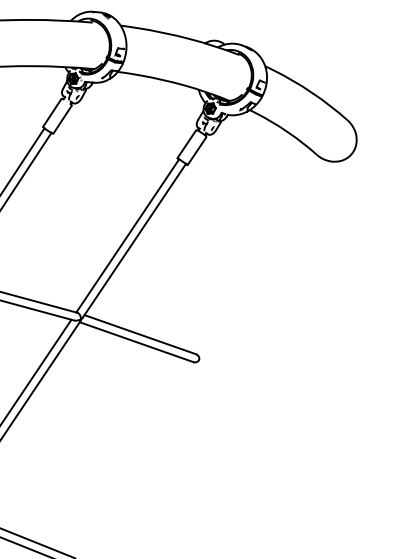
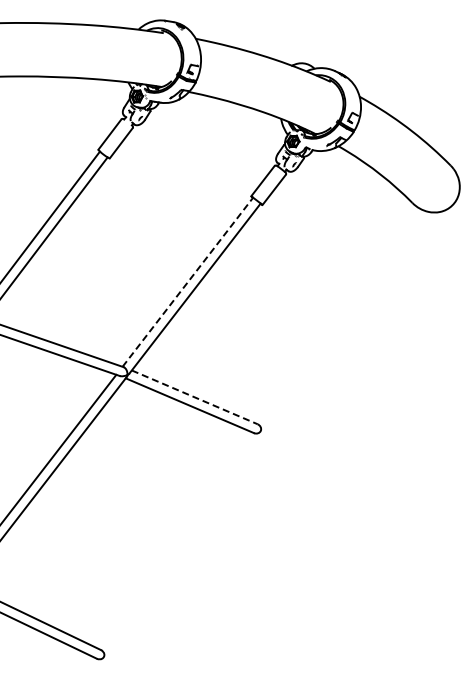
line: (127, 236) -> (187, 282), solid -> dashed
line: (140, 334) -> (195, 397), solid -> dashed

